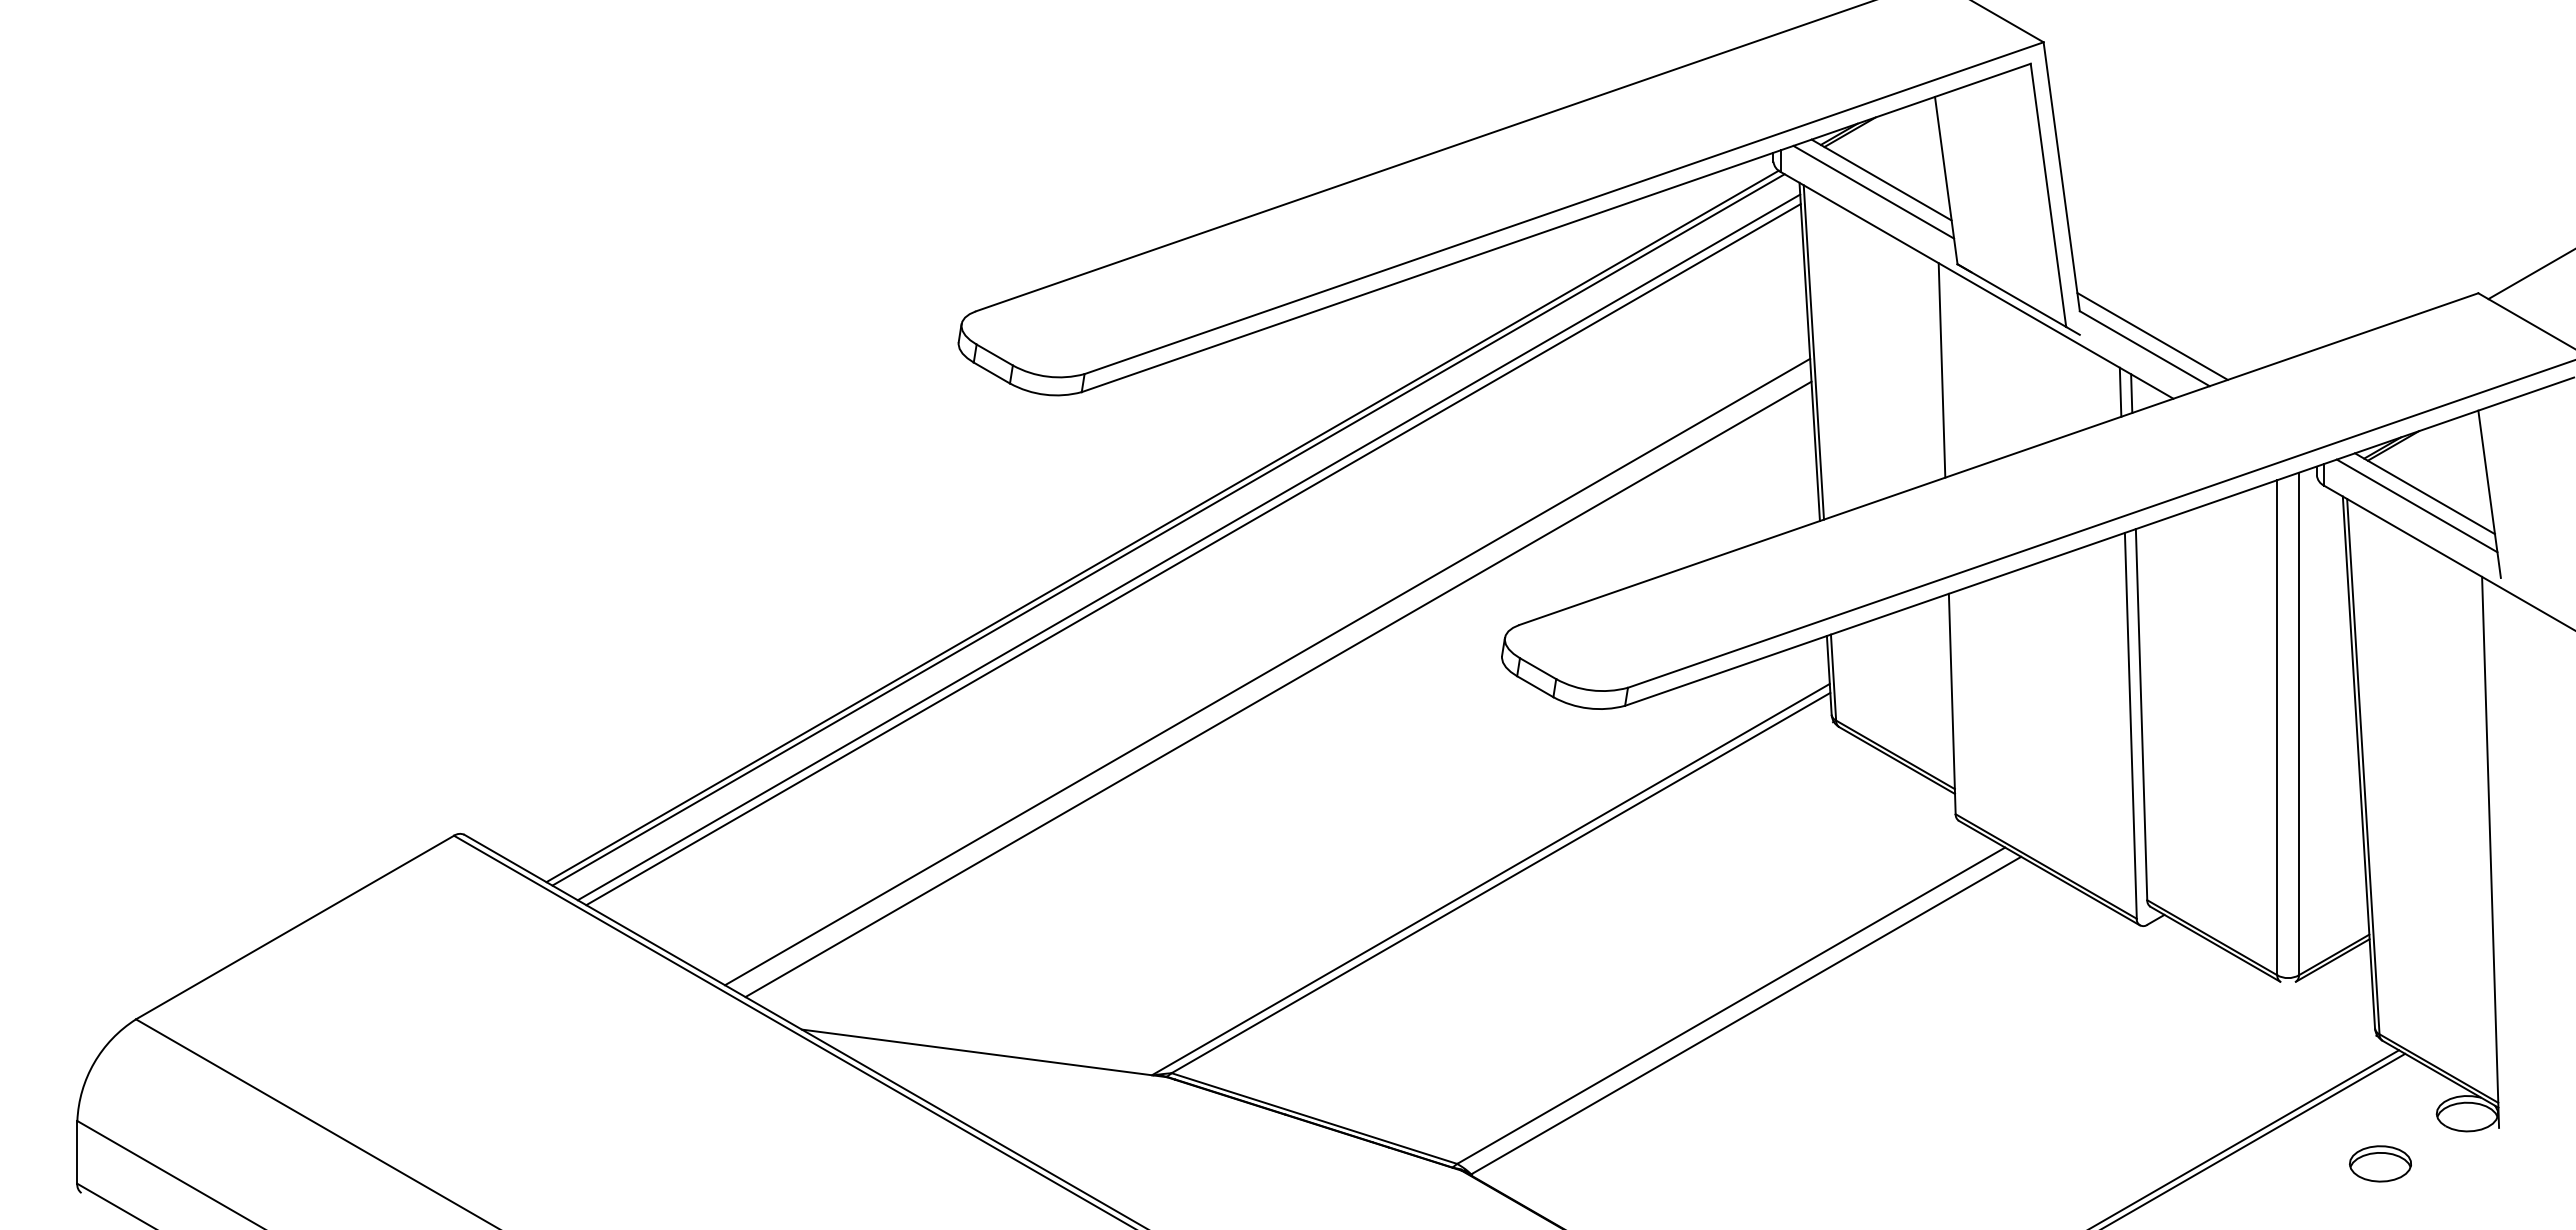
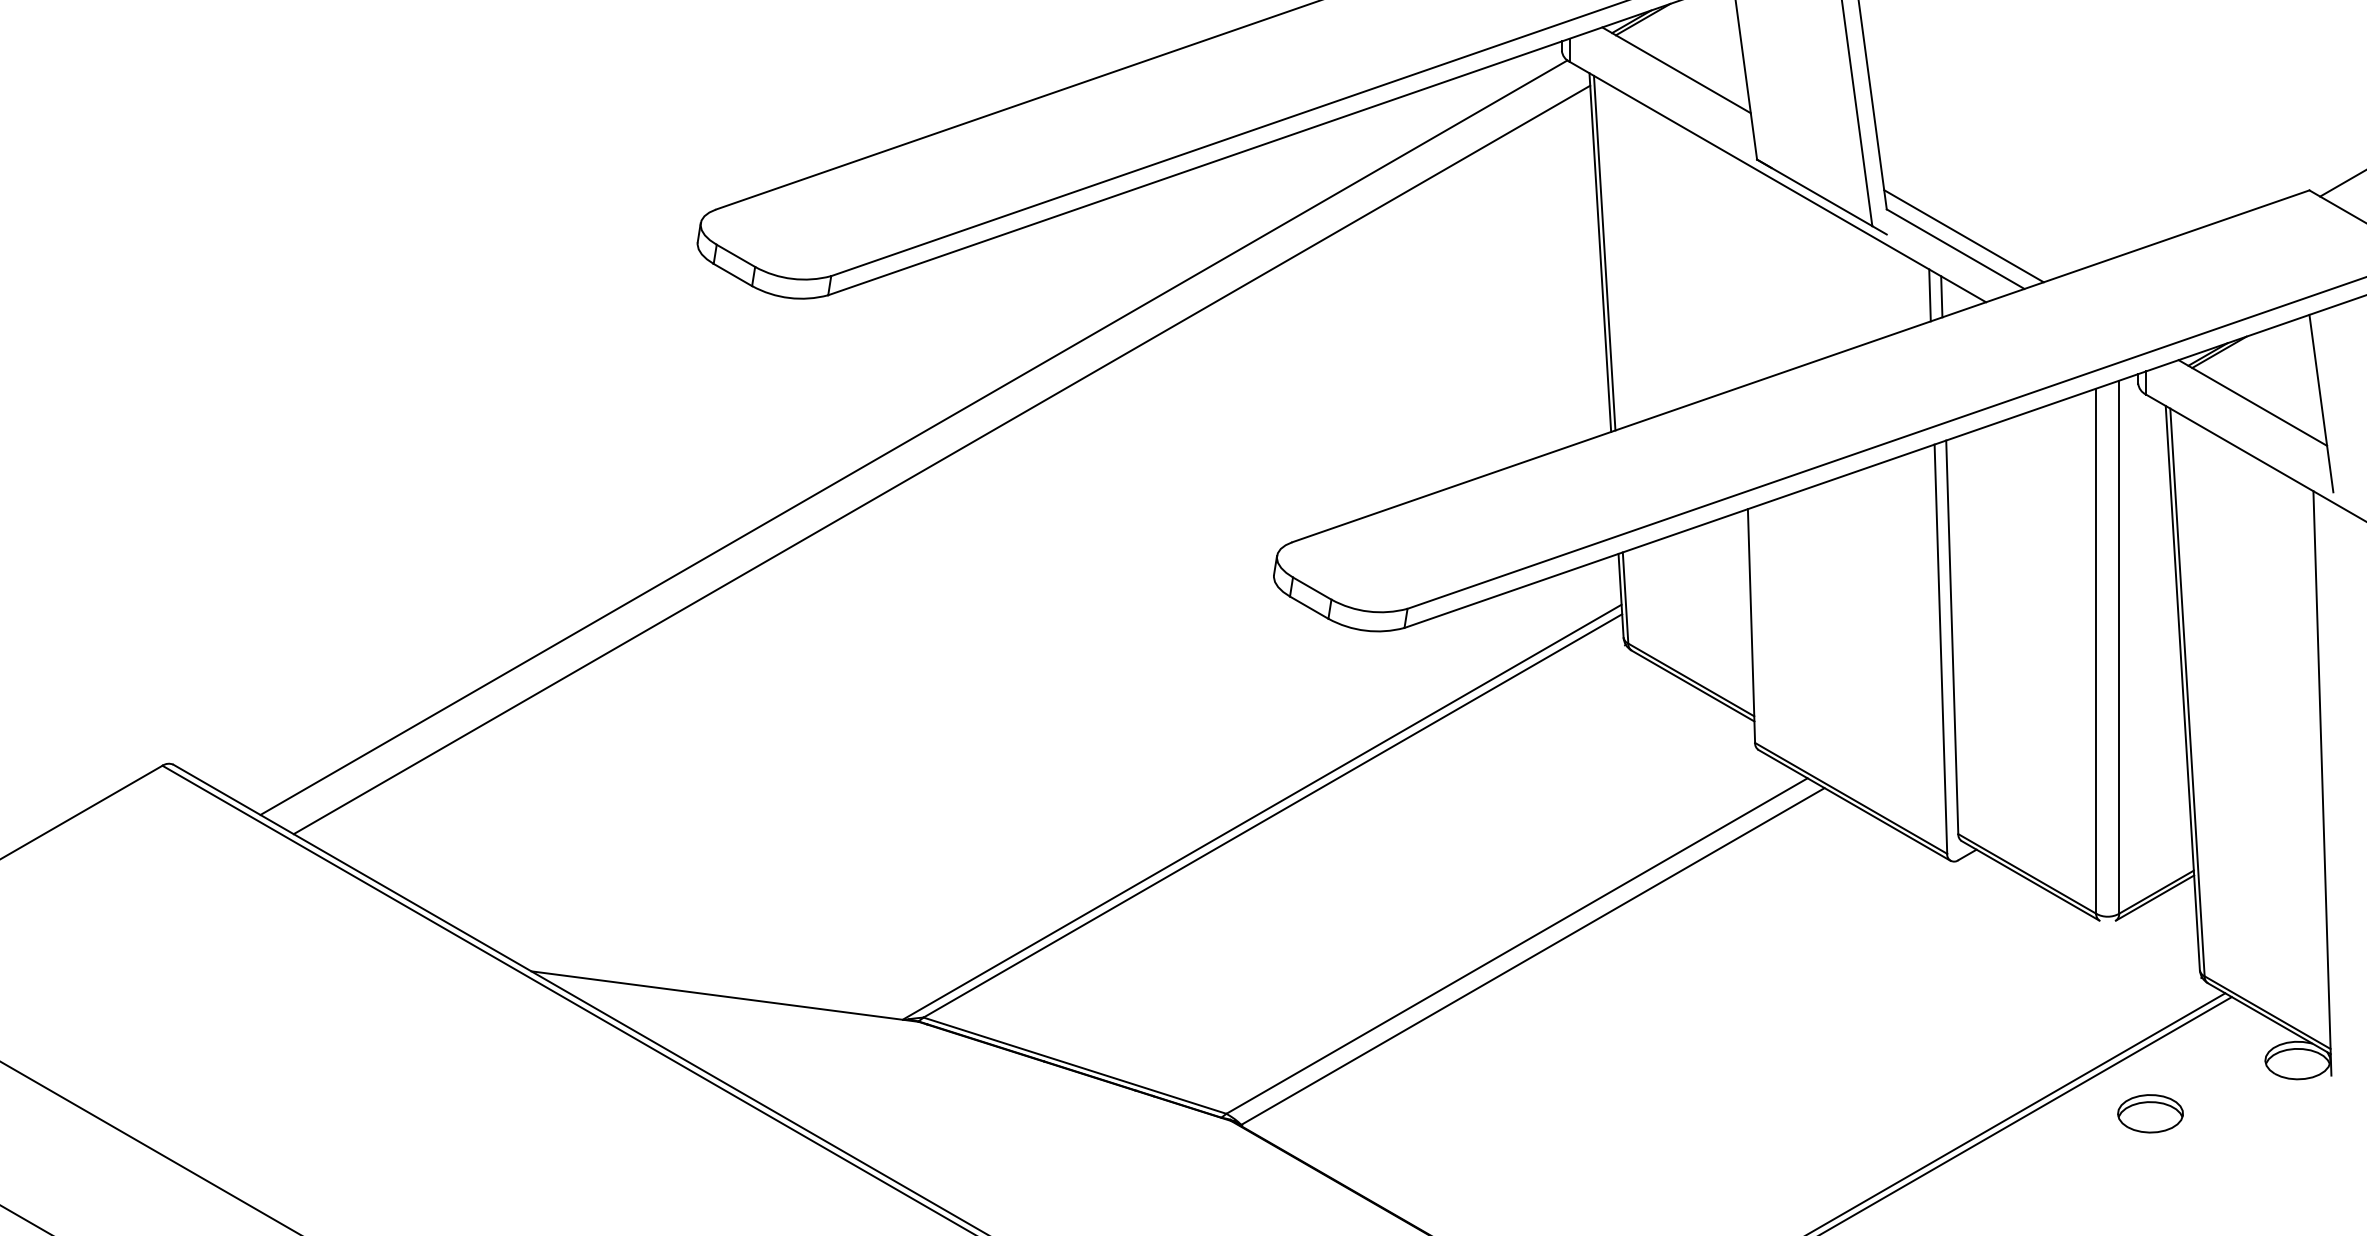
line: (1873, 191) -> (1667, 82), removed
line: (1941, 370) -> (1740, 272), removed
line: (2416, 505) -> (2243, 415), removed
line: (1168, 529) -> (920, 440), removed
line: (1193, 554) -> (946, 467), removed
line: (1267, 671) -> (1025, 591), removed
line: (1278, 689) -> (1036, 610), removed
part: (2380, 1163) -> (2150, 1113), moved

